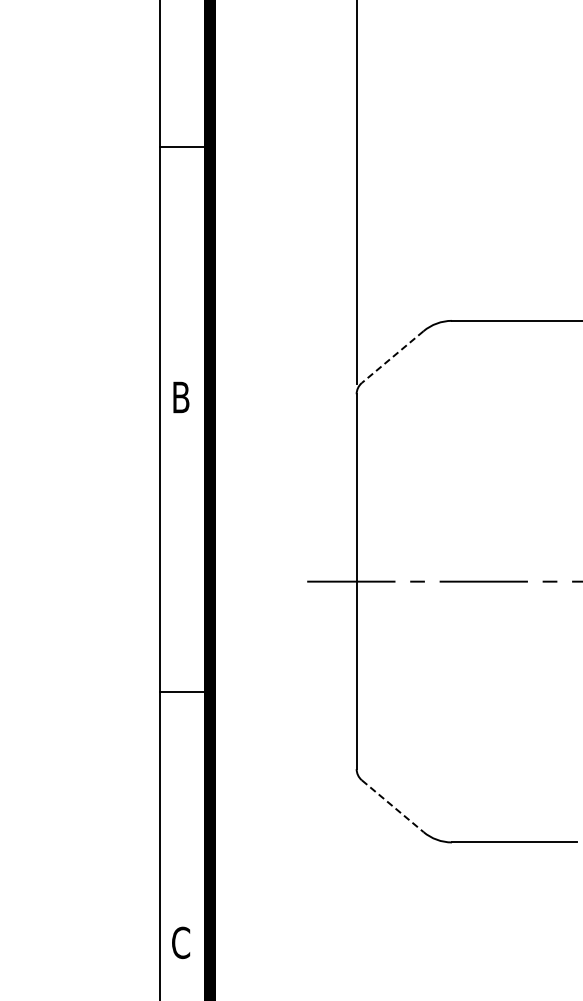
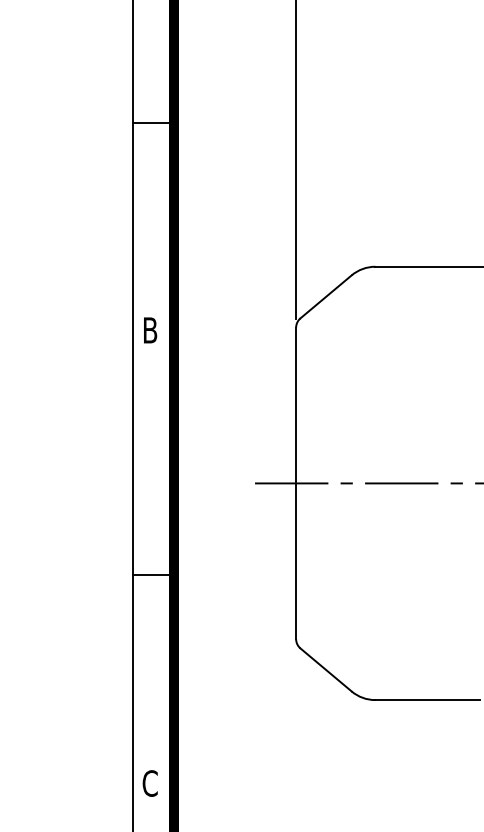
line: (392, 357) -> (325, 297), dashed -> solid
line: (393, 806) -> (326, 670), dashed -> solid

